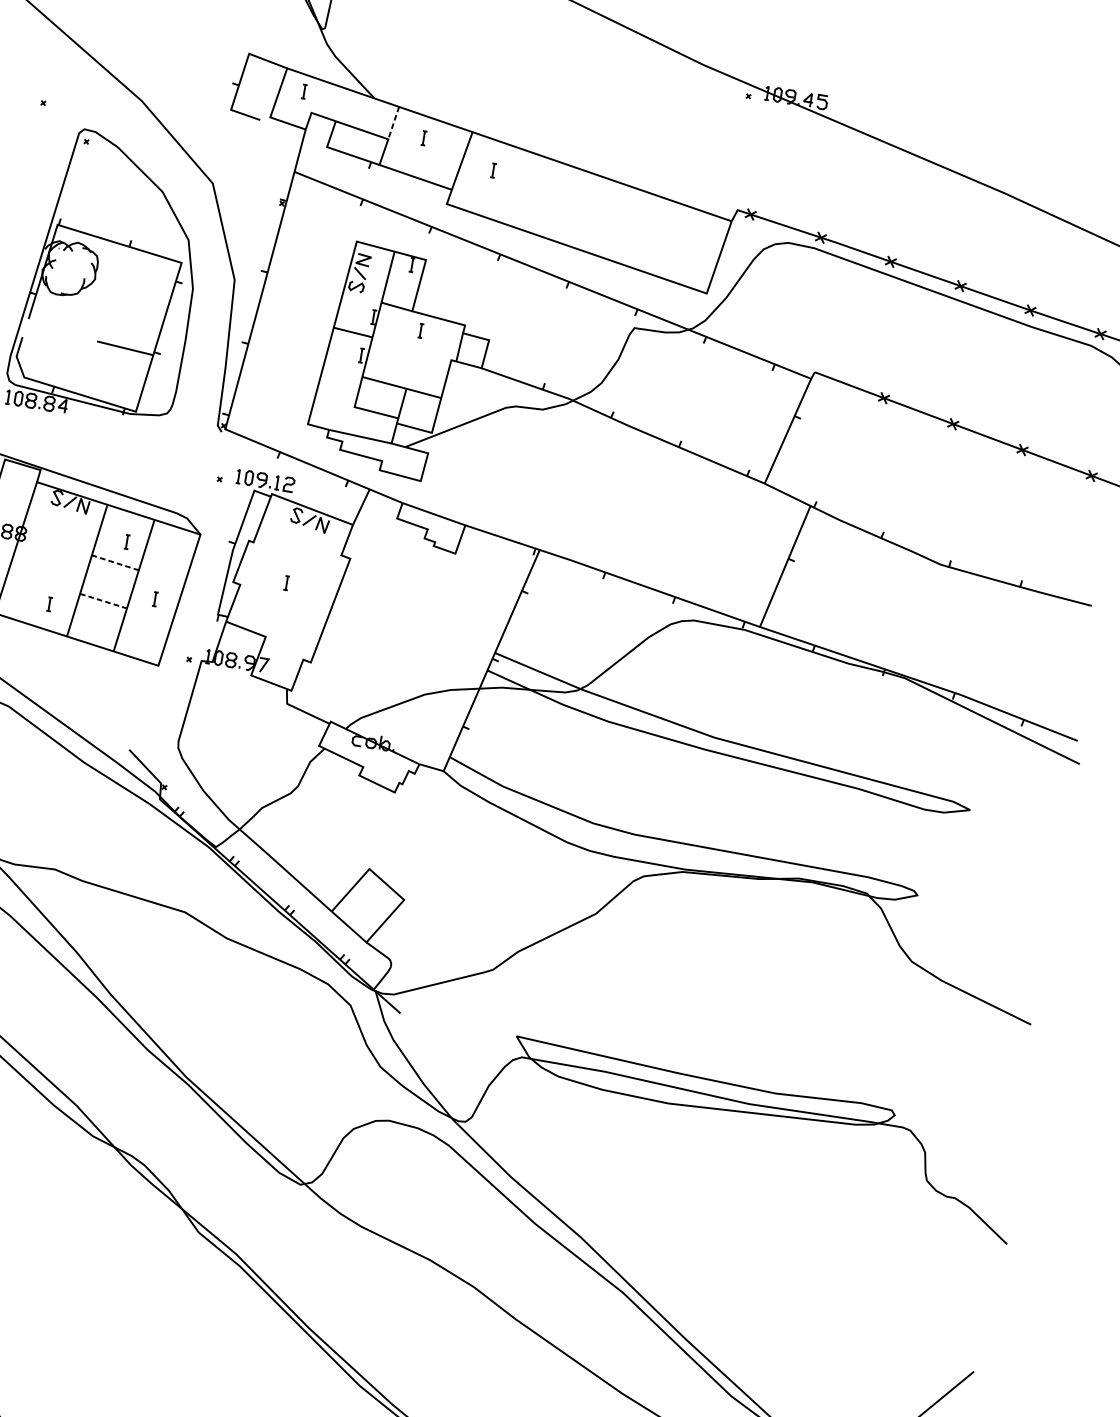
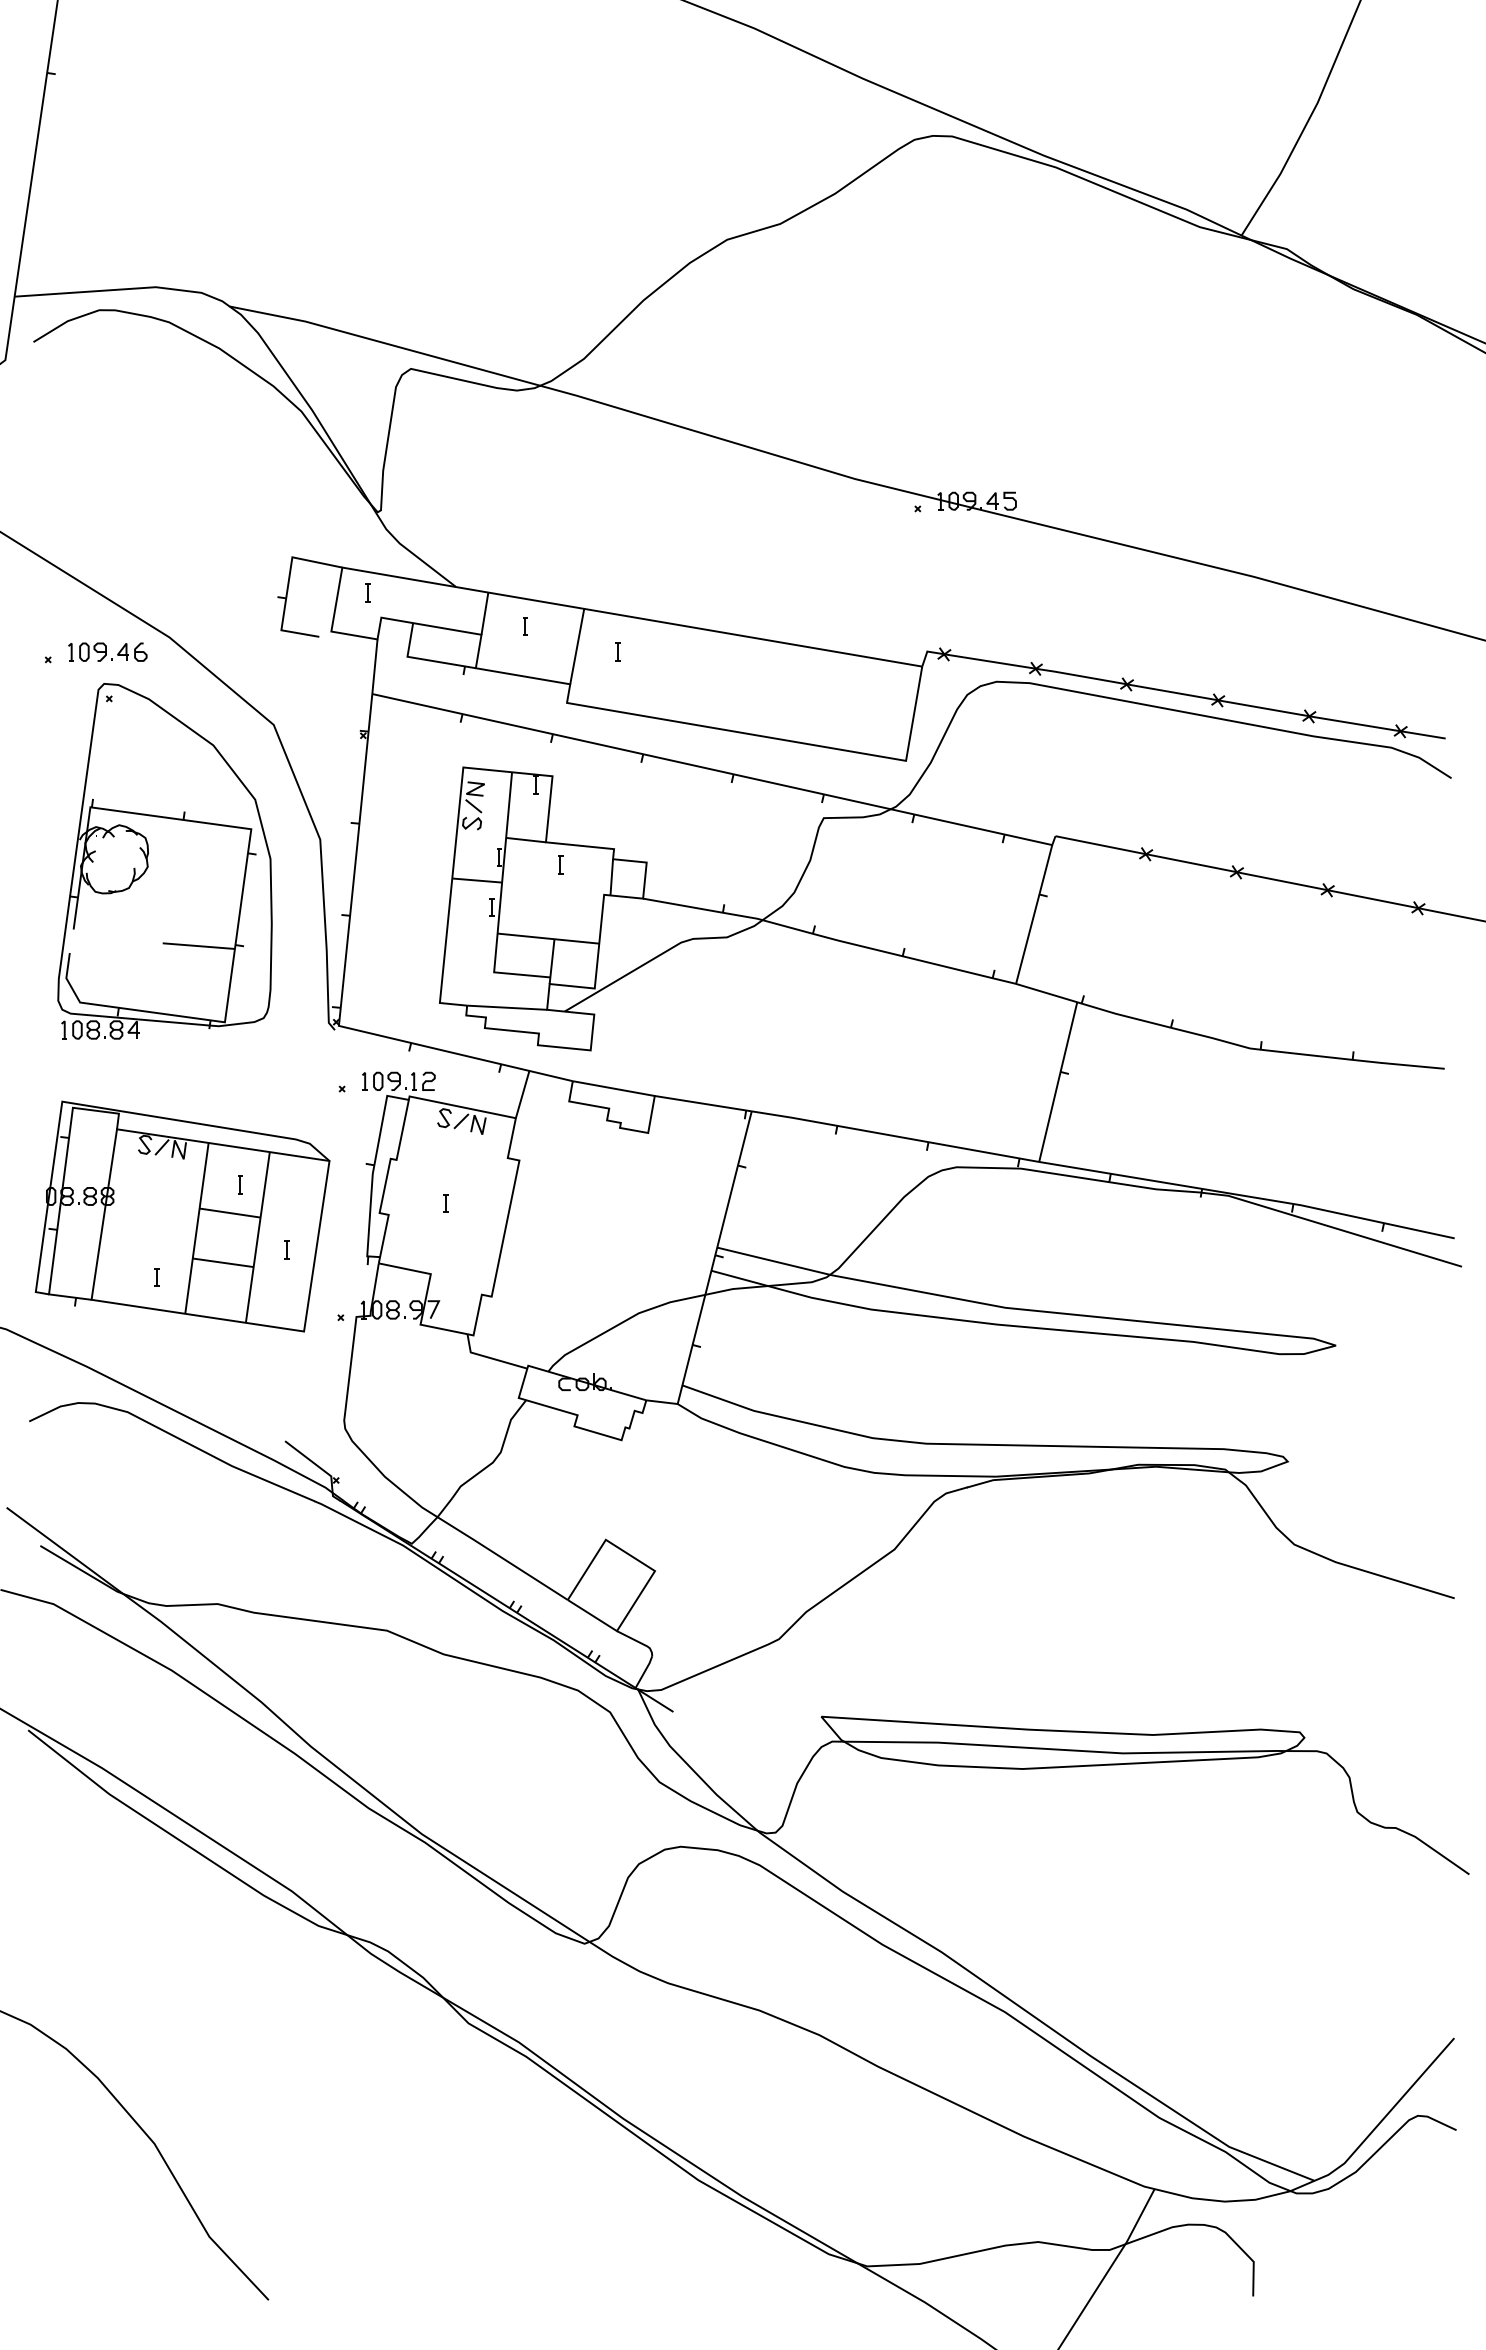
part: (91, 104) -> (107, 651), added
line: (394, 123) -> (485, 613), dashed -> solid
line: (115, 563) -> (230, 1213), dashed -> solid
line: (103, 600) -> (223, 1262), dashed -> solid

